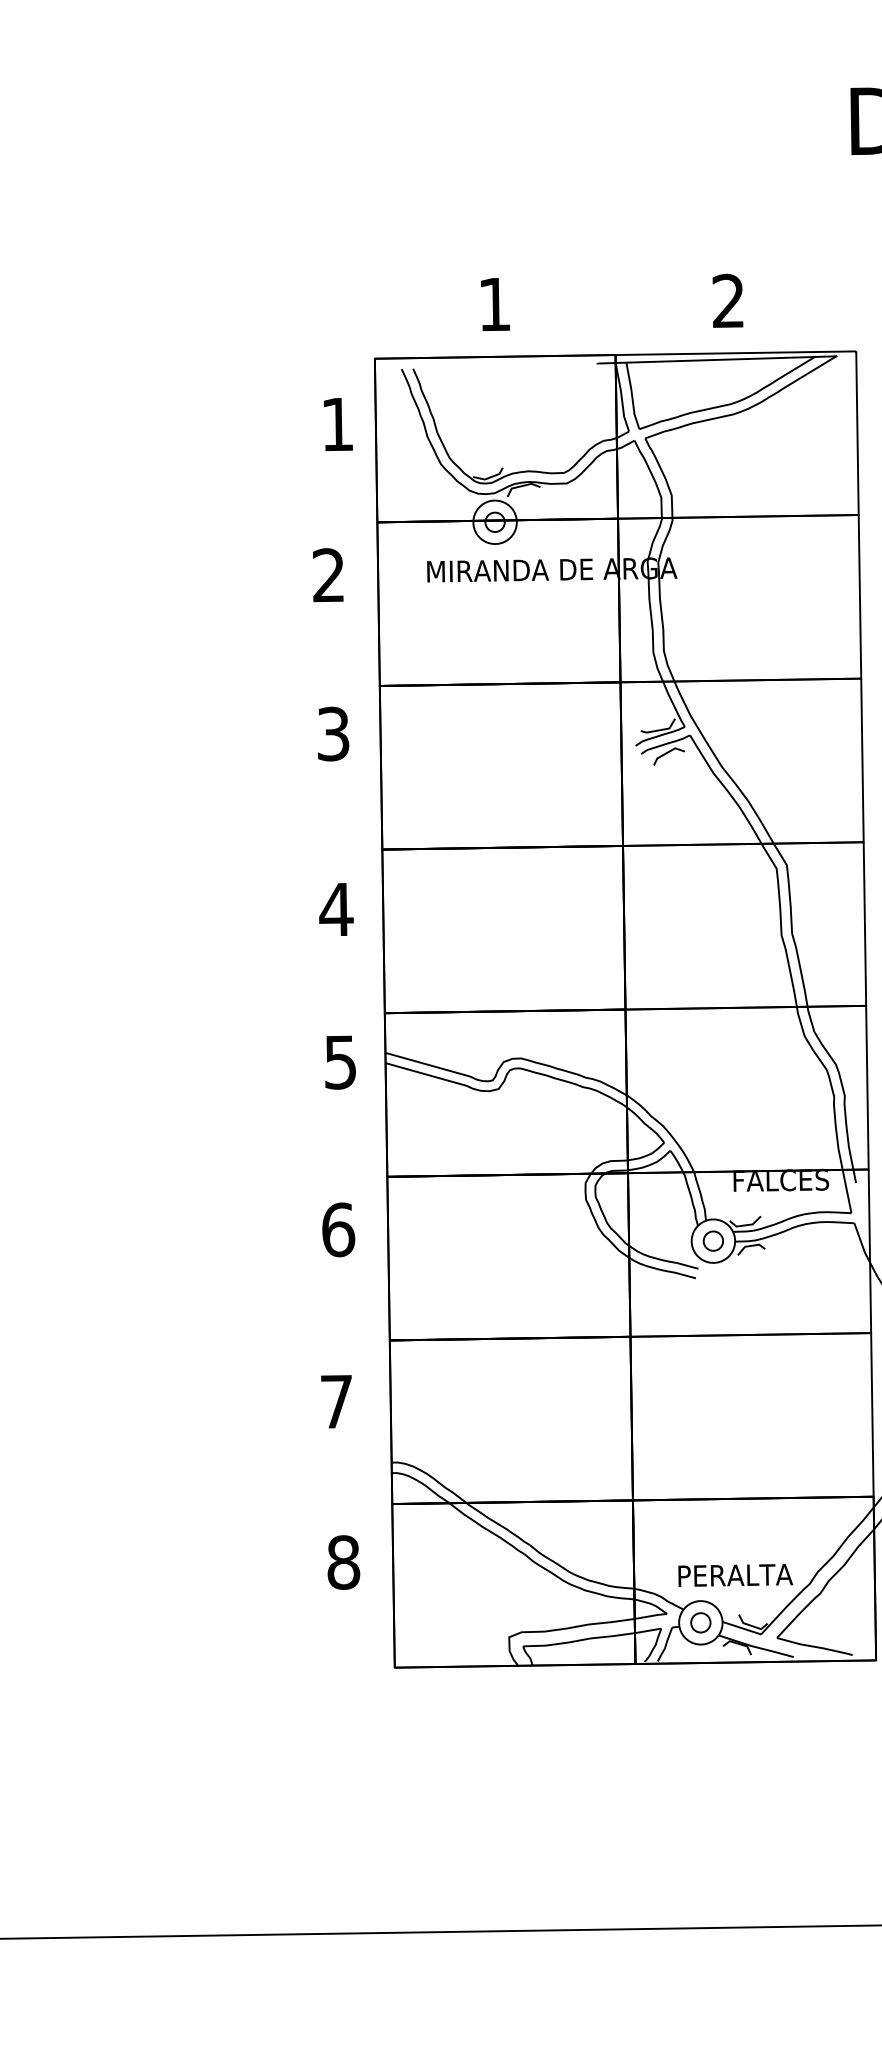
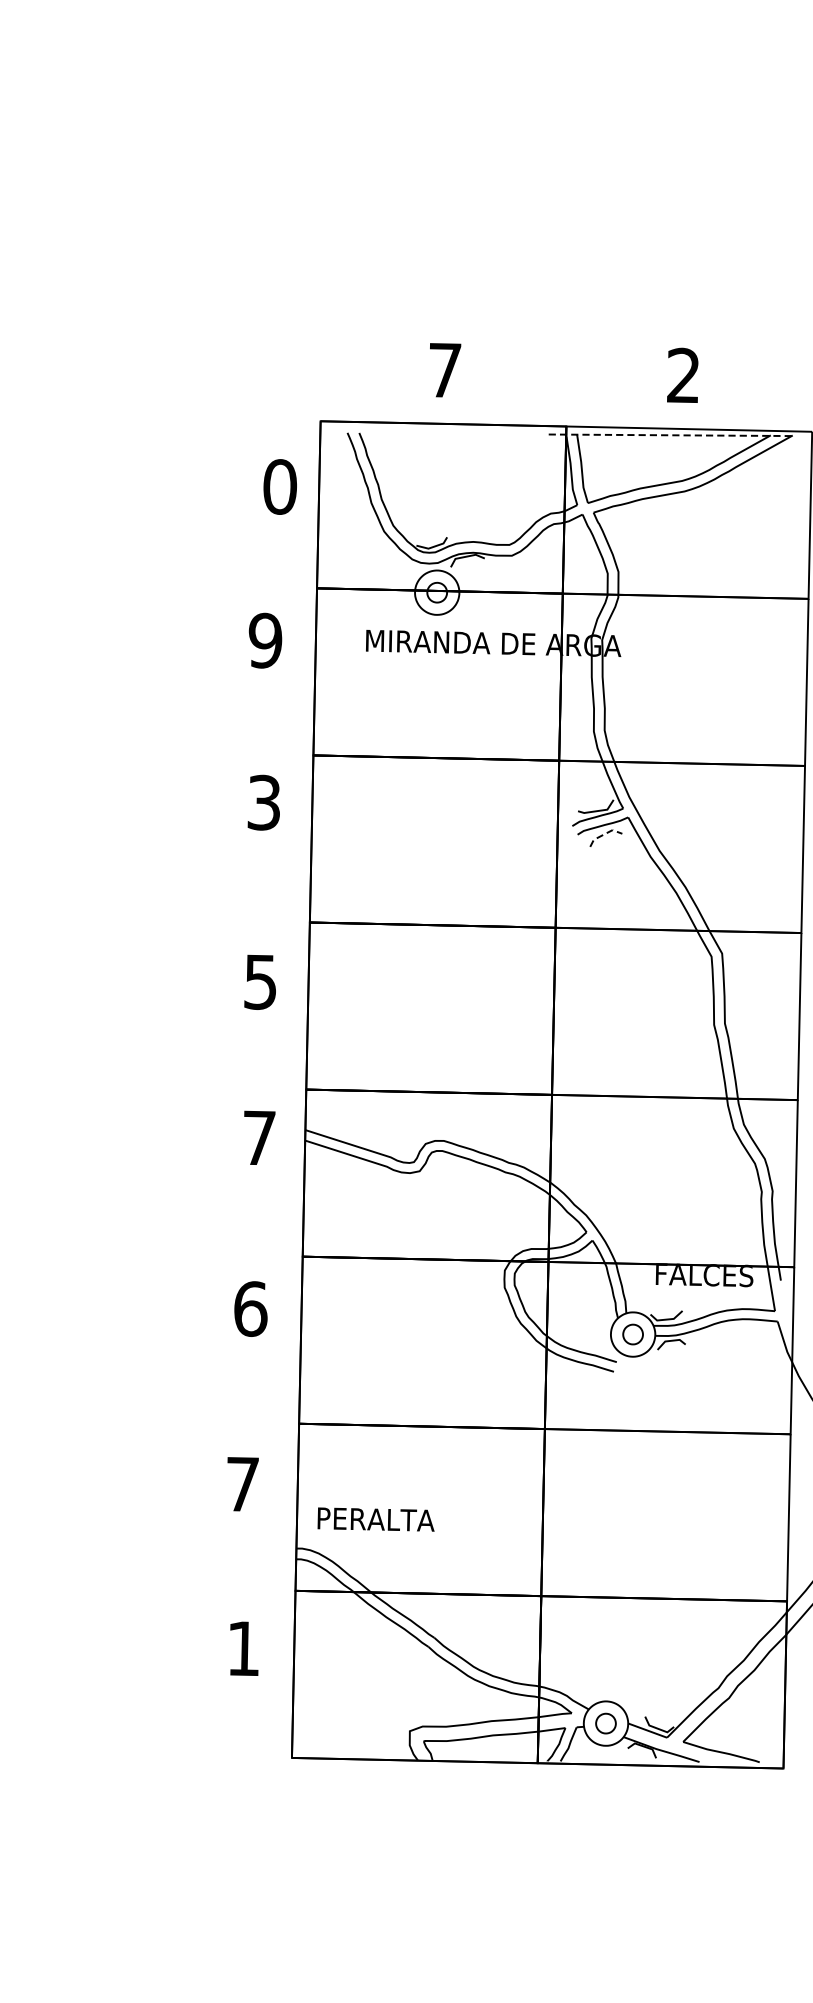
text: (494, 304) -> (444, 370), 1 -> 7
line: (716, 359) -> (669, 434), solid -> dashed
text: (337, 424) -> (280, 486), 1 -> 0
text: (328, 575) -> (265, 640), 2 -> 9
line: (667, 752) -> (604, 834), solid -> dashed
text: (336, 910) -> (260, 982), 4 -> 5
text: (340, 1062) -> (259, 1138), 5 -> 7
text: (343, 1562) -> (243, 1648), 8 -> 1
text: (735, 1575) -> (376, 1519), moved

